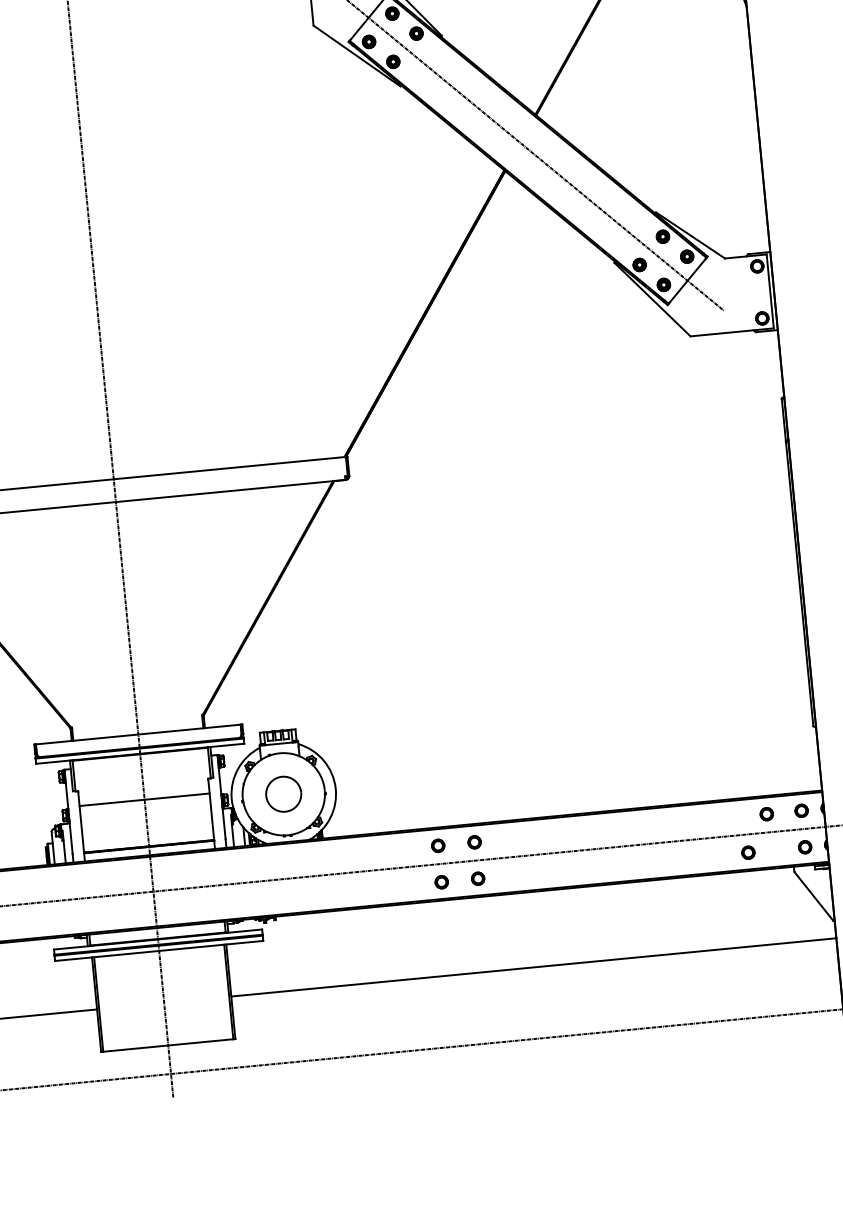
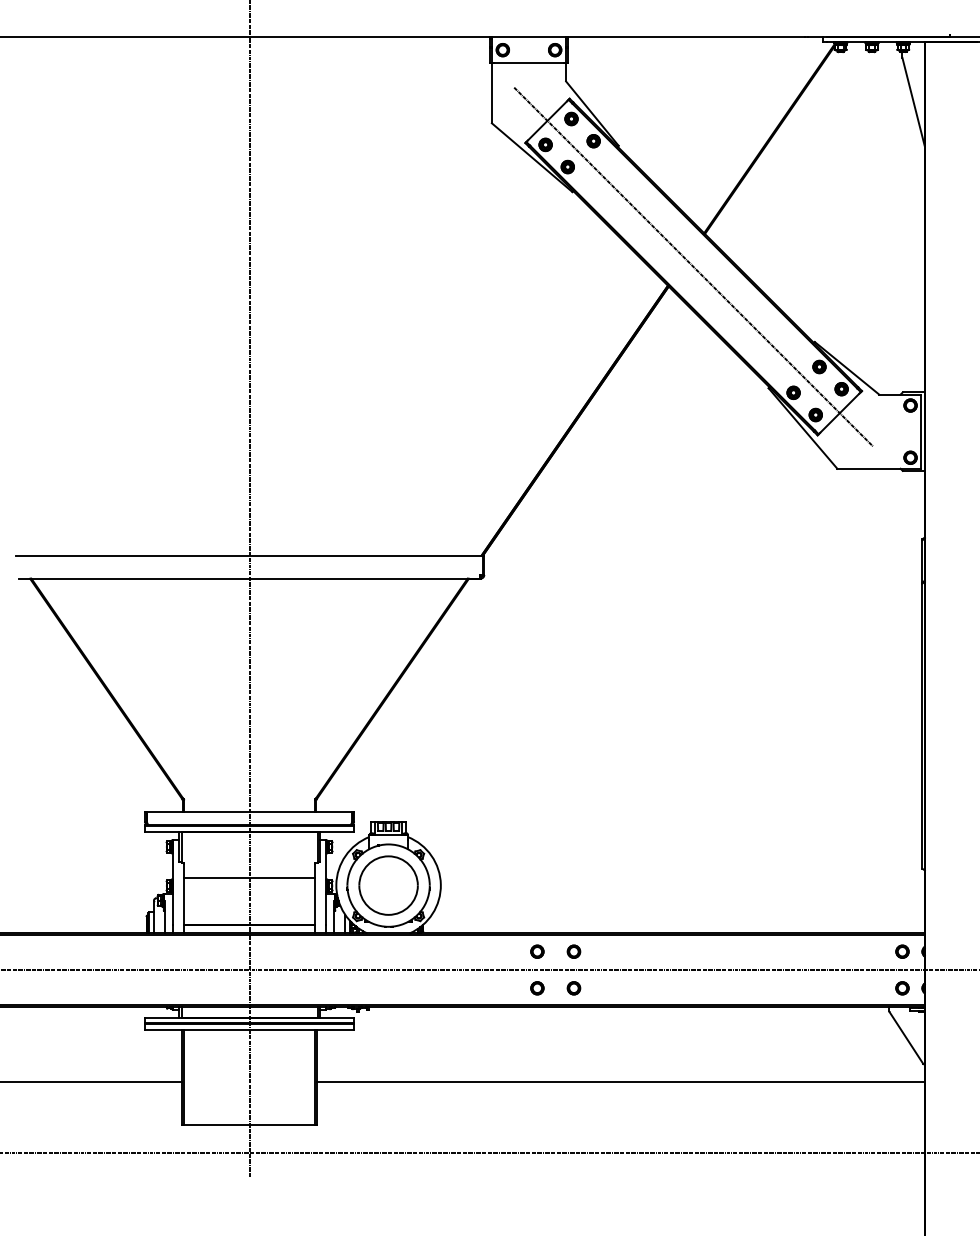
part: (283, 794) -> (388, 885), size x1.67
circle: (766, 813) -> (867, 951), removed
circle: (748, 852) -> (845, 988), removed

